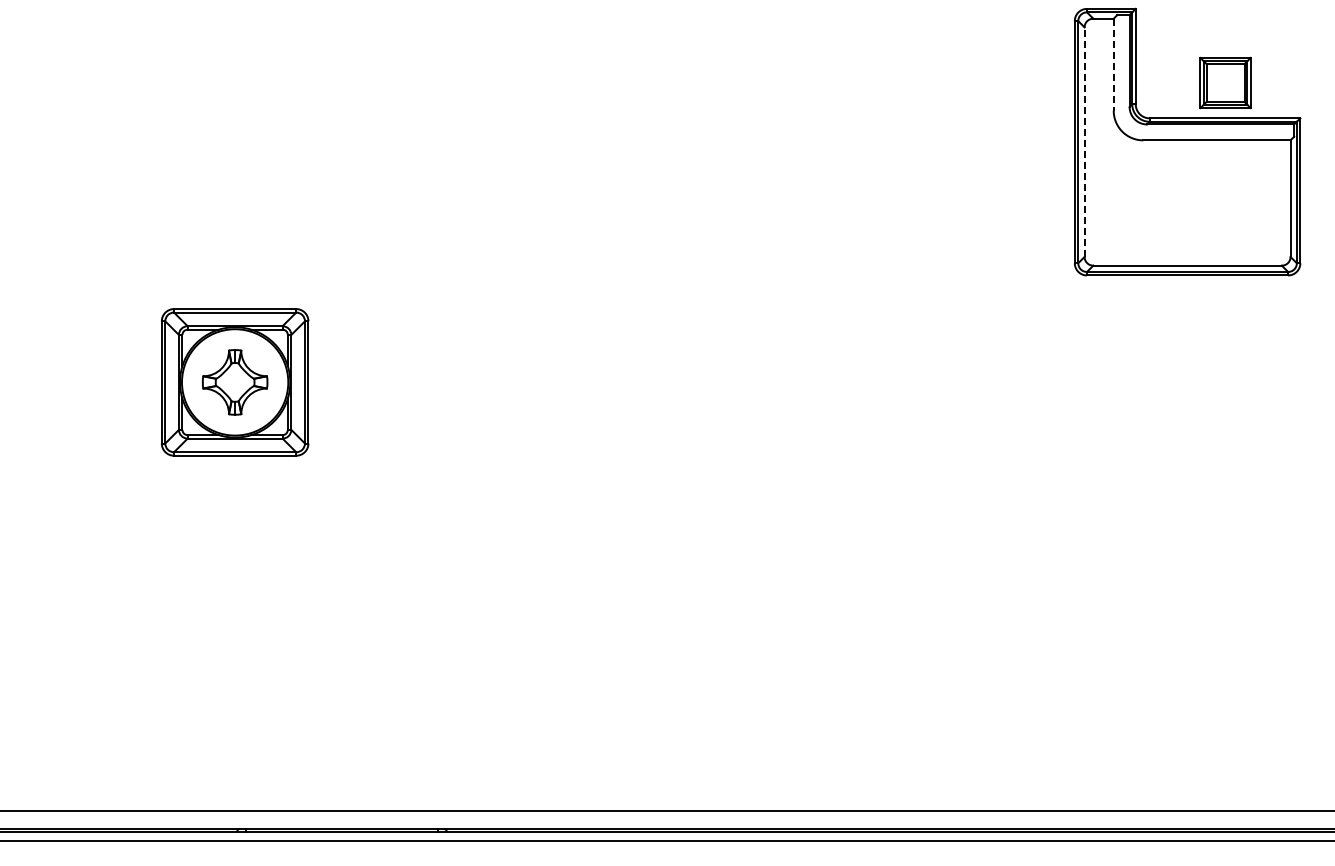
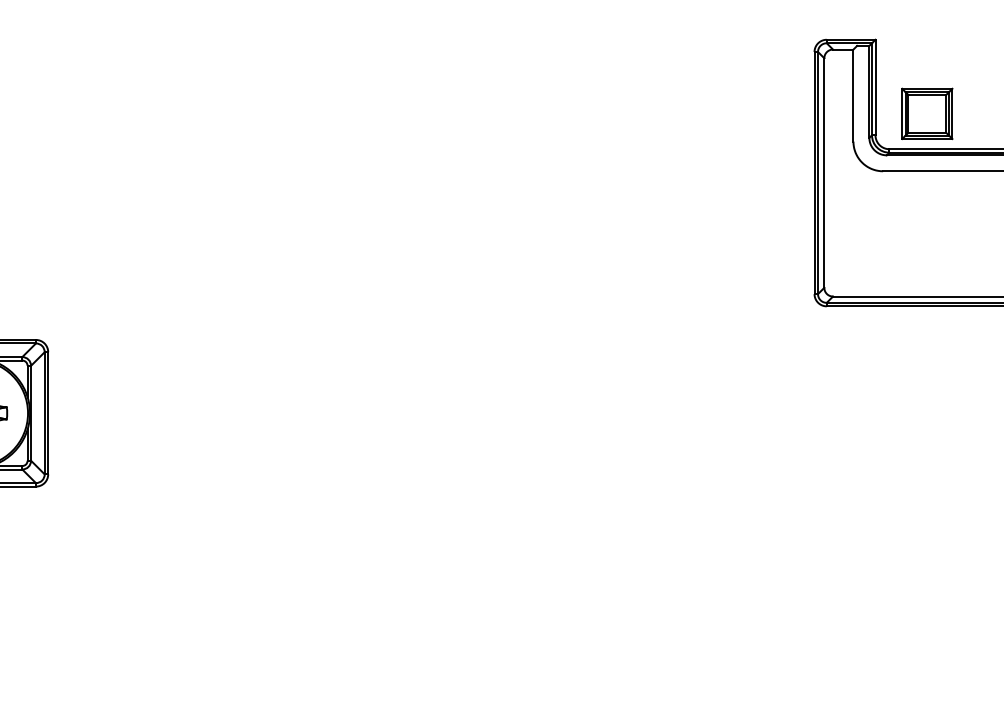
line: (1113, 65) -> (853, 96), dashed -> solid
part: (1225, 82) -> (927, 113), moved
line: (1084, 142) -> (824, 173), dashed -> solid

